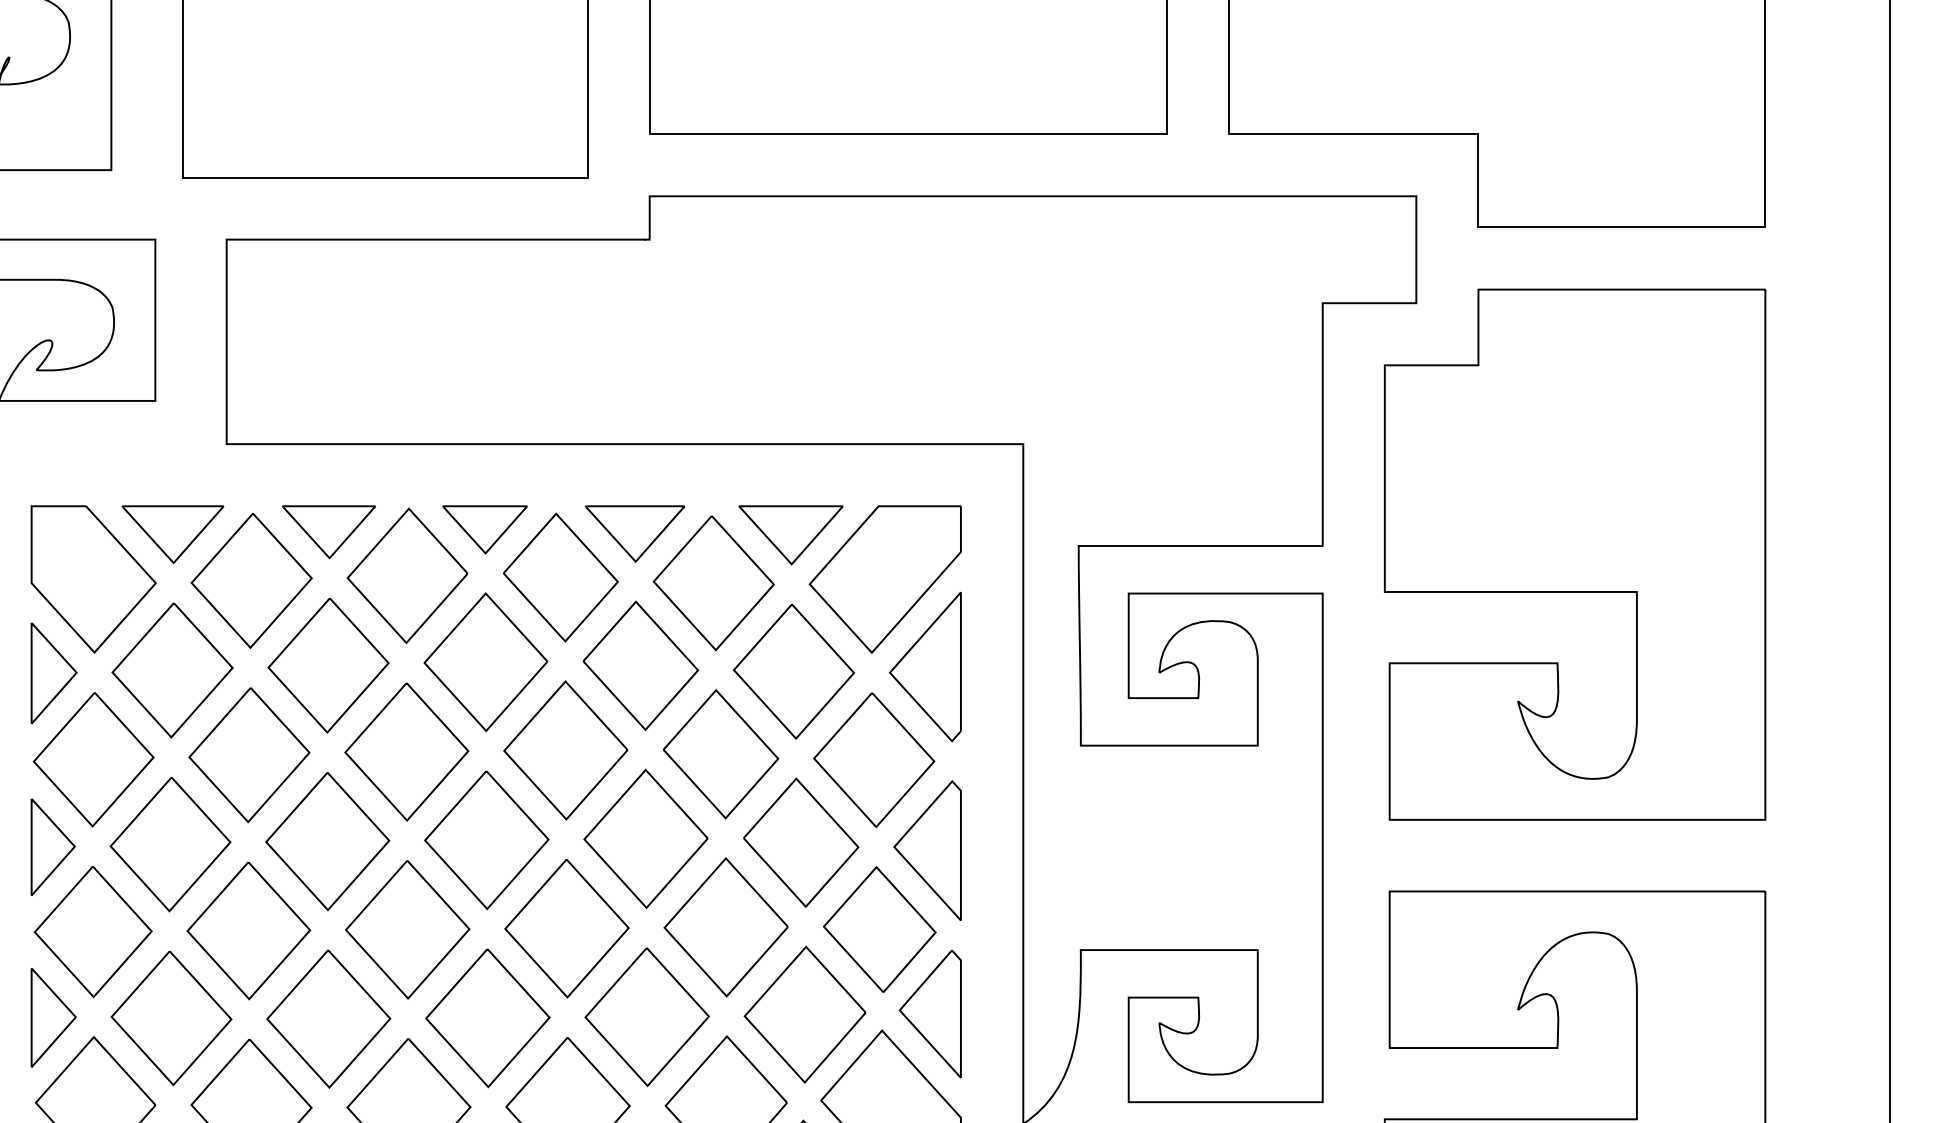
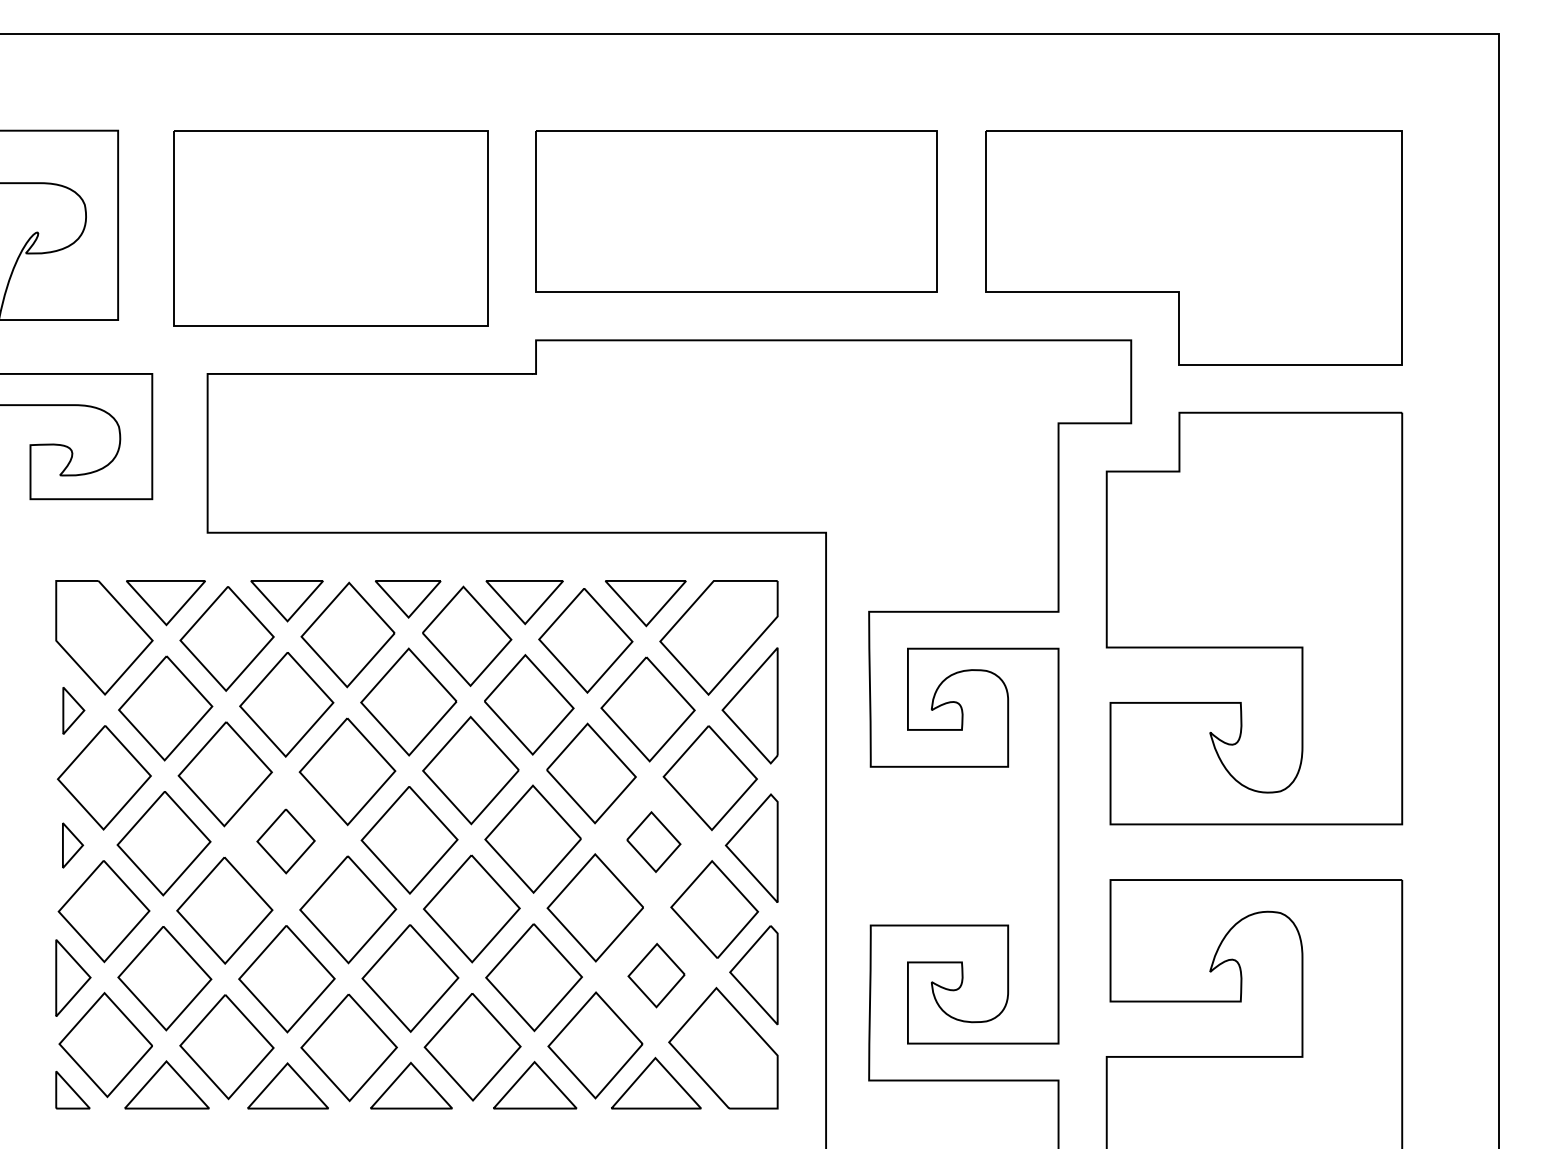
part: (53, 673) -> (73, 710), size x0.6
part: (326, 841) -> (285, 841), size x0.6
part: (800, 841) -> (653, 841), size x0.6
part: (52, 847) -> (72, 845), size x0.6
part: (804, 1014) -> (656, 975), size x0.6

